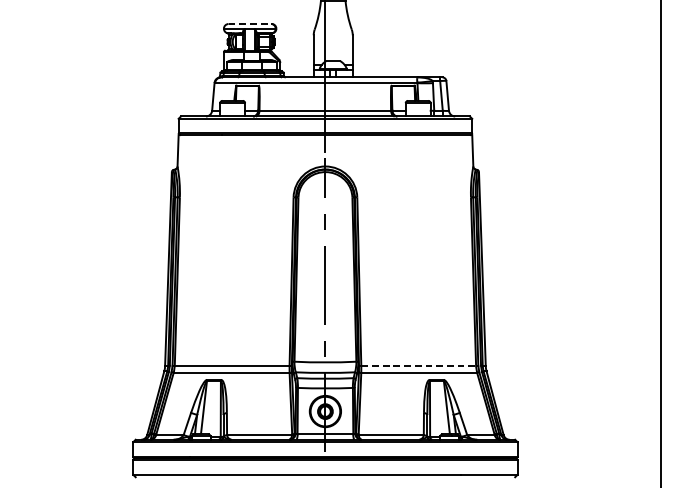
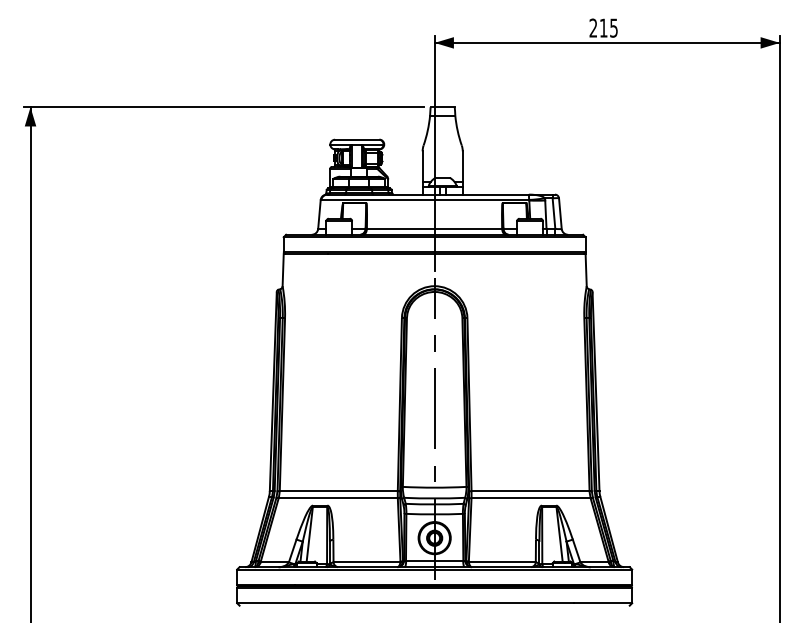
line: (250, 23) -> (357, 139), dashed -> solid
line: (419, 366) -> (531, 491), dashed -> solid

